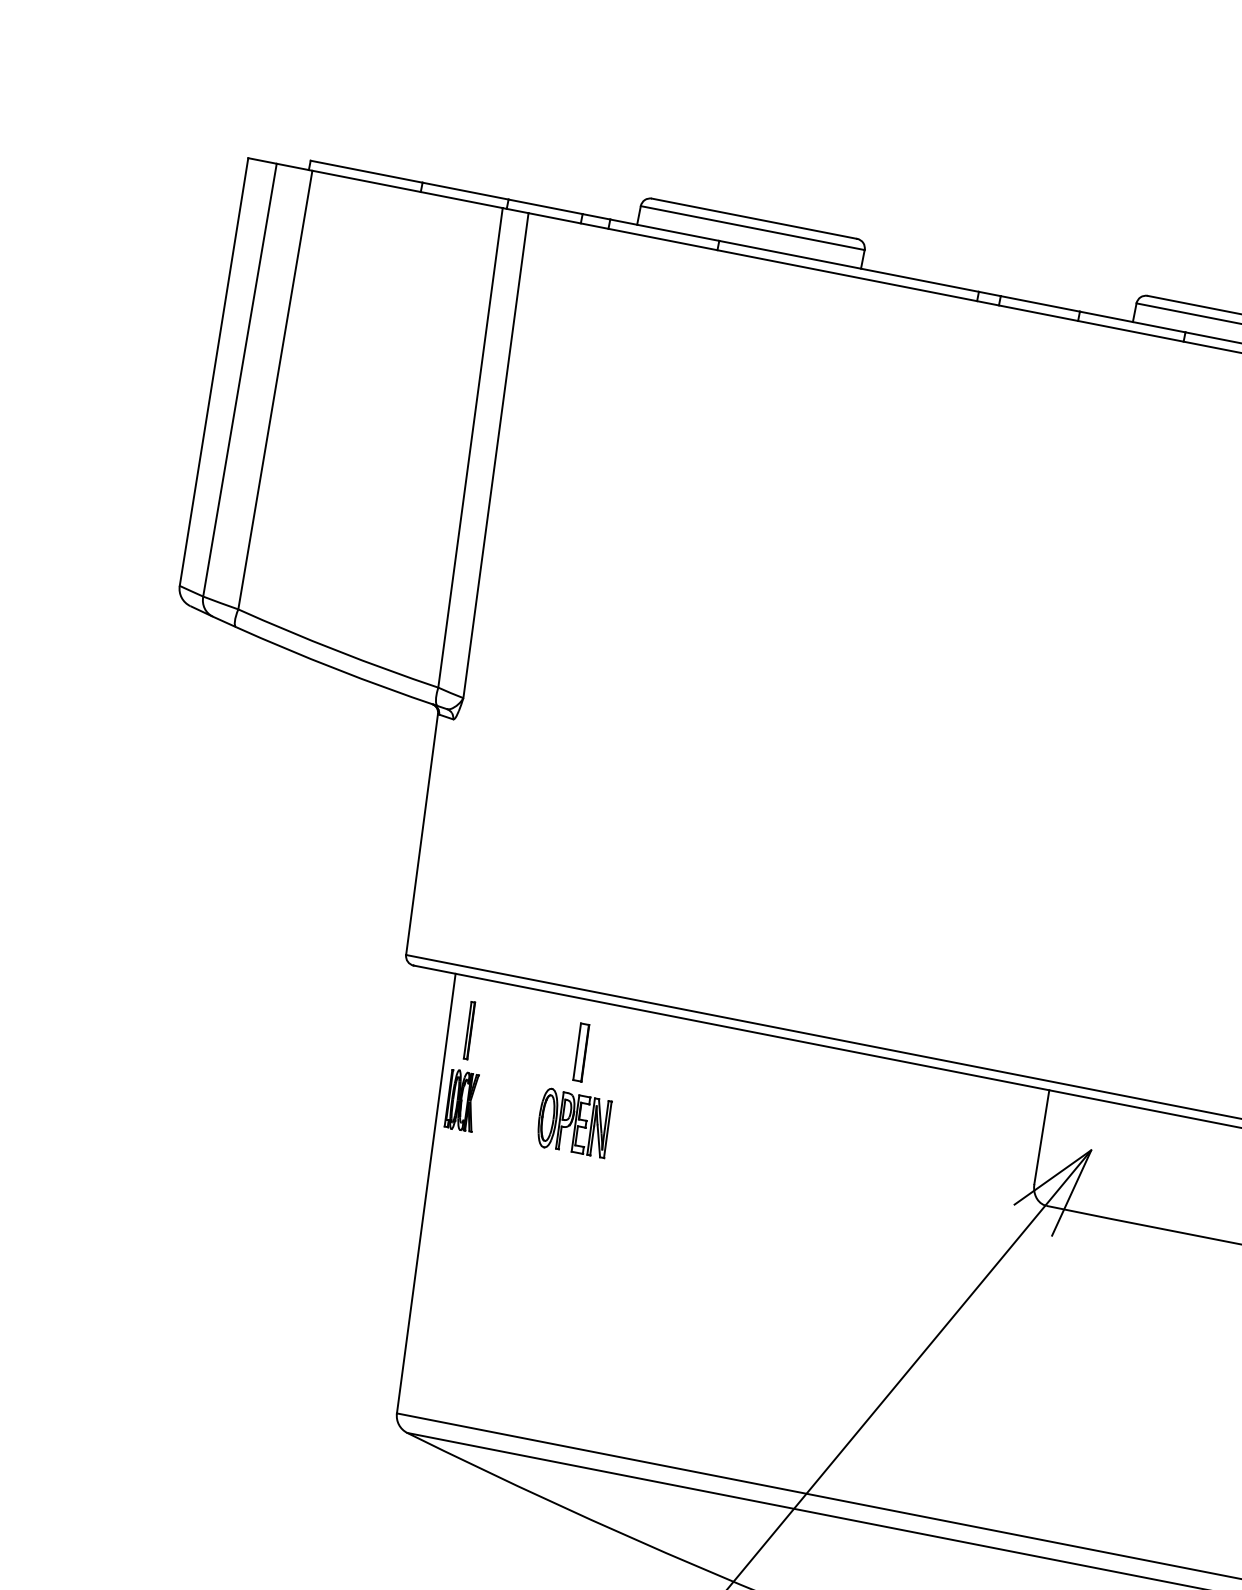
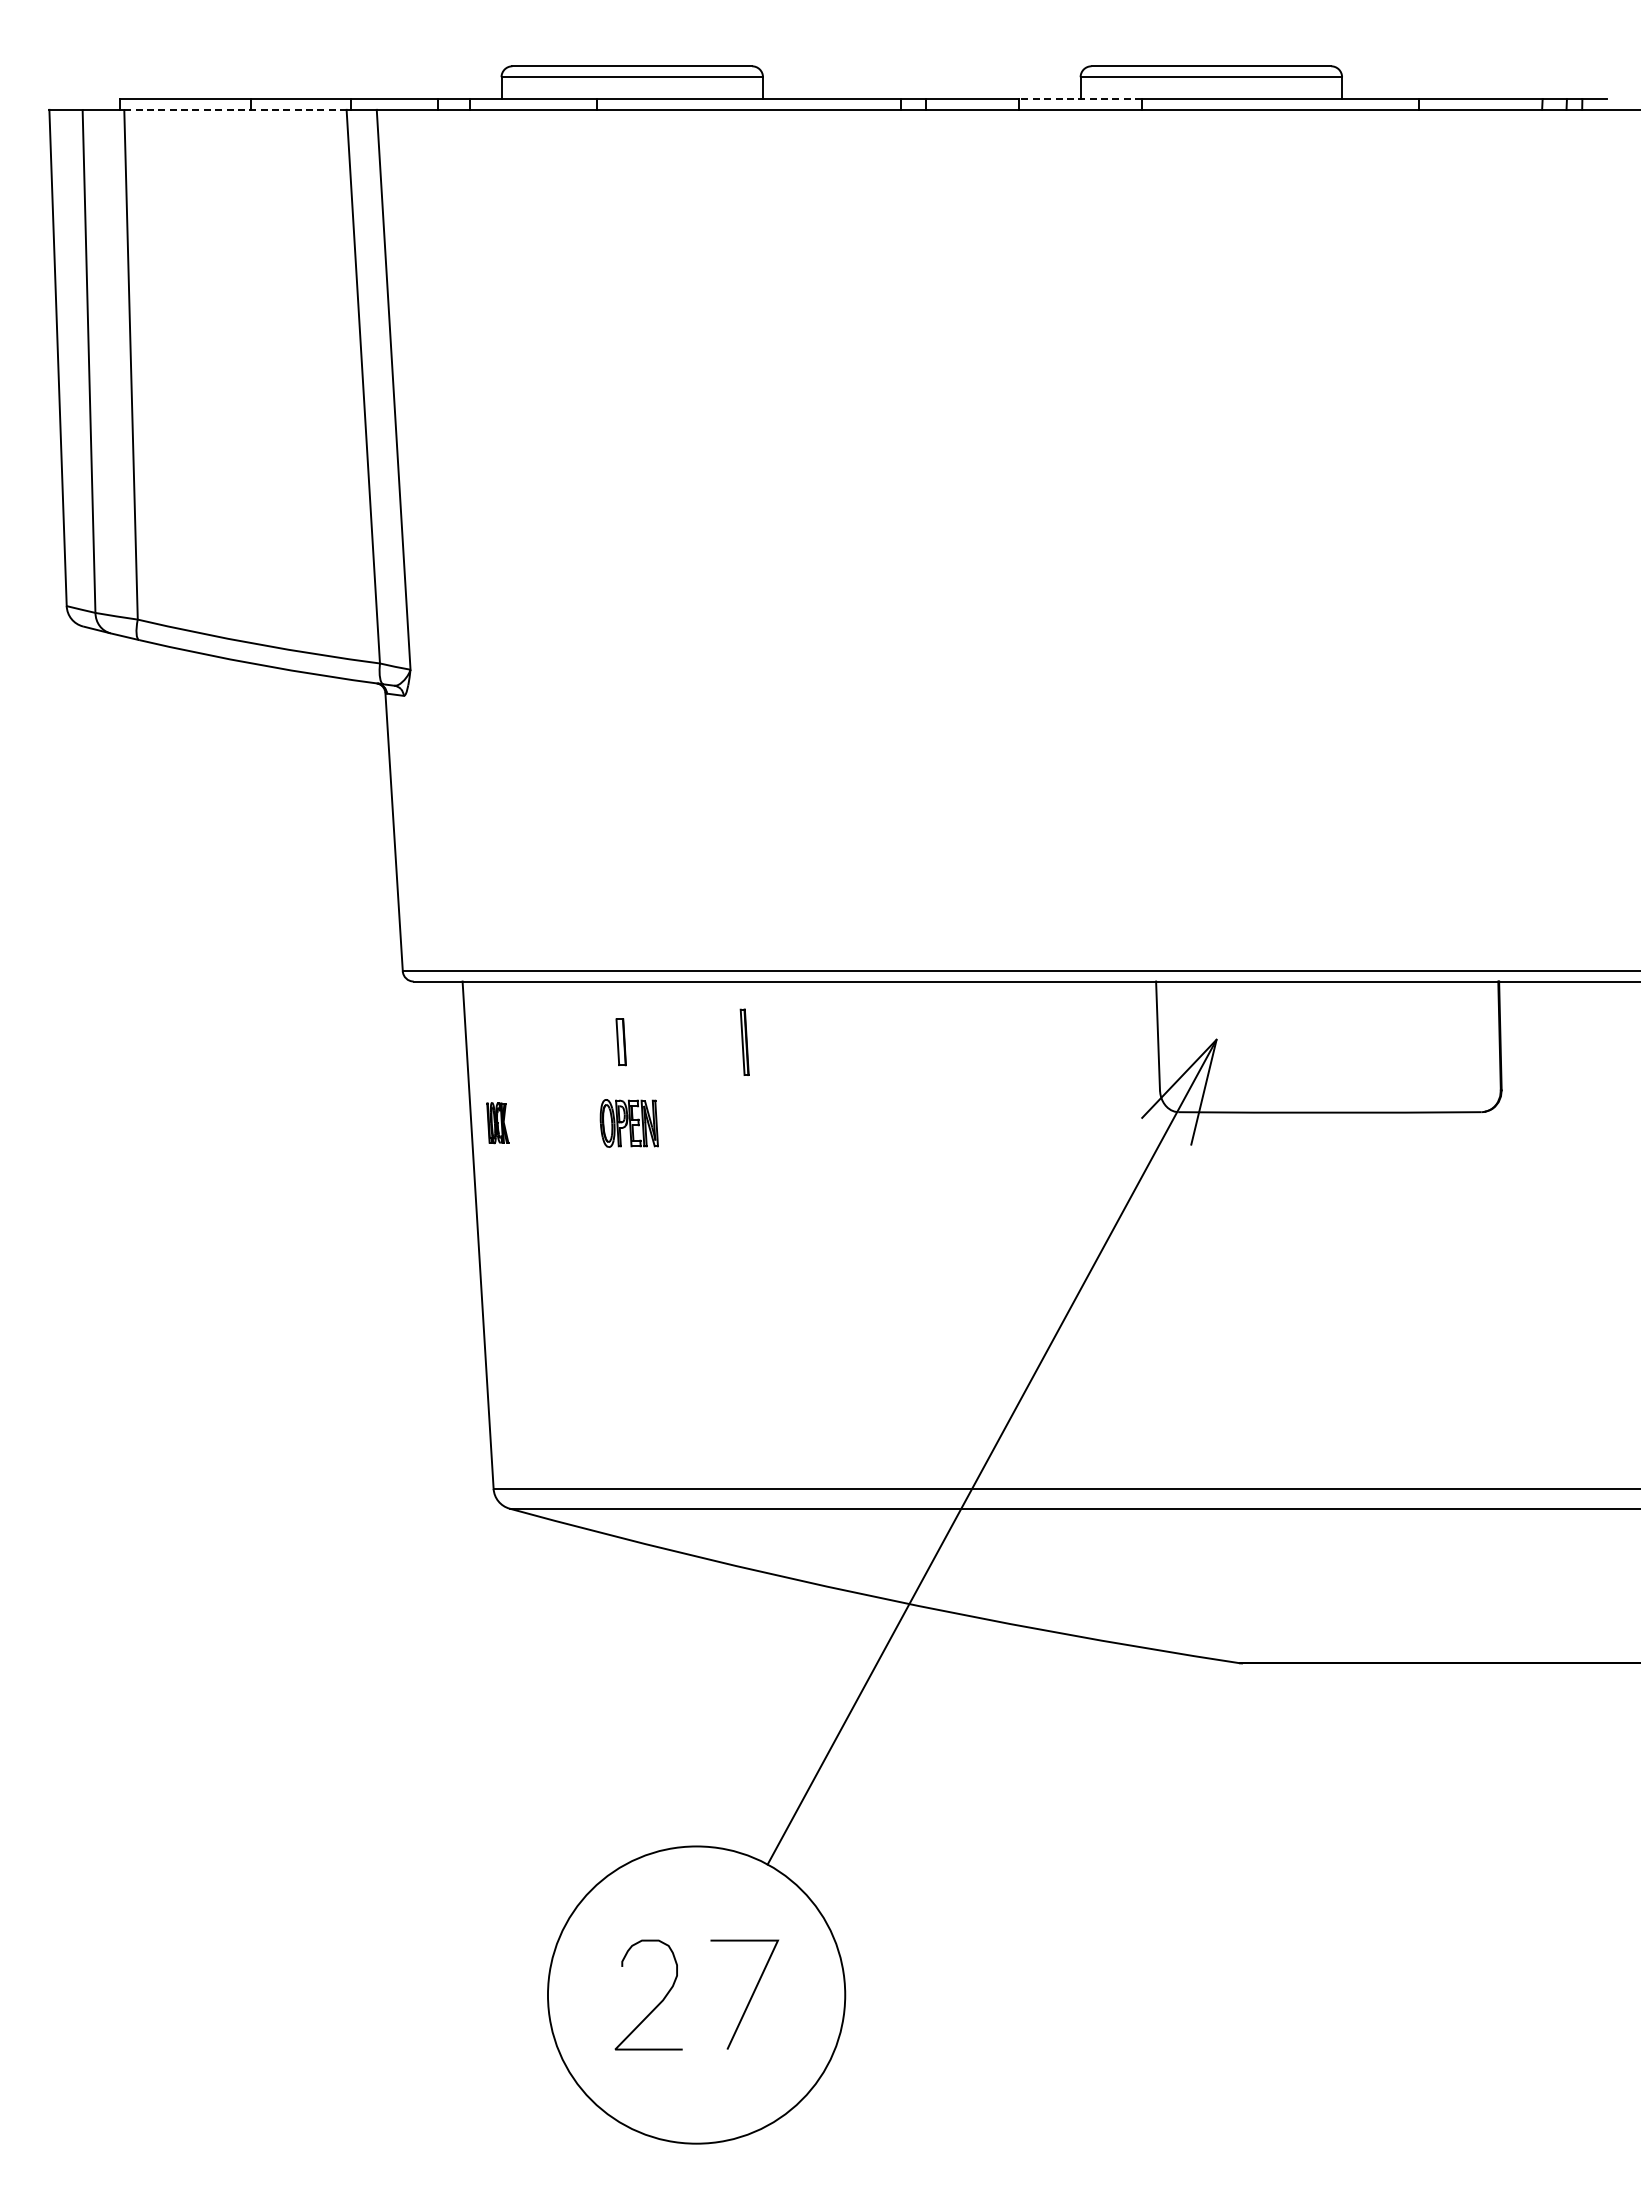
line: (407, 189) -> (235, 109), solid -> dashed
line: (1132, 321) -> (1080, 98), solid -> dashed
part: (469, 1029) -> (744, 1041), moved
part: (580, 1051) -> (620, 1041), size x0.7
part: (461, 1100) -> (497, 1122), size x0.6
part: (574, 1123) -> (629, 1123), size x0.7

